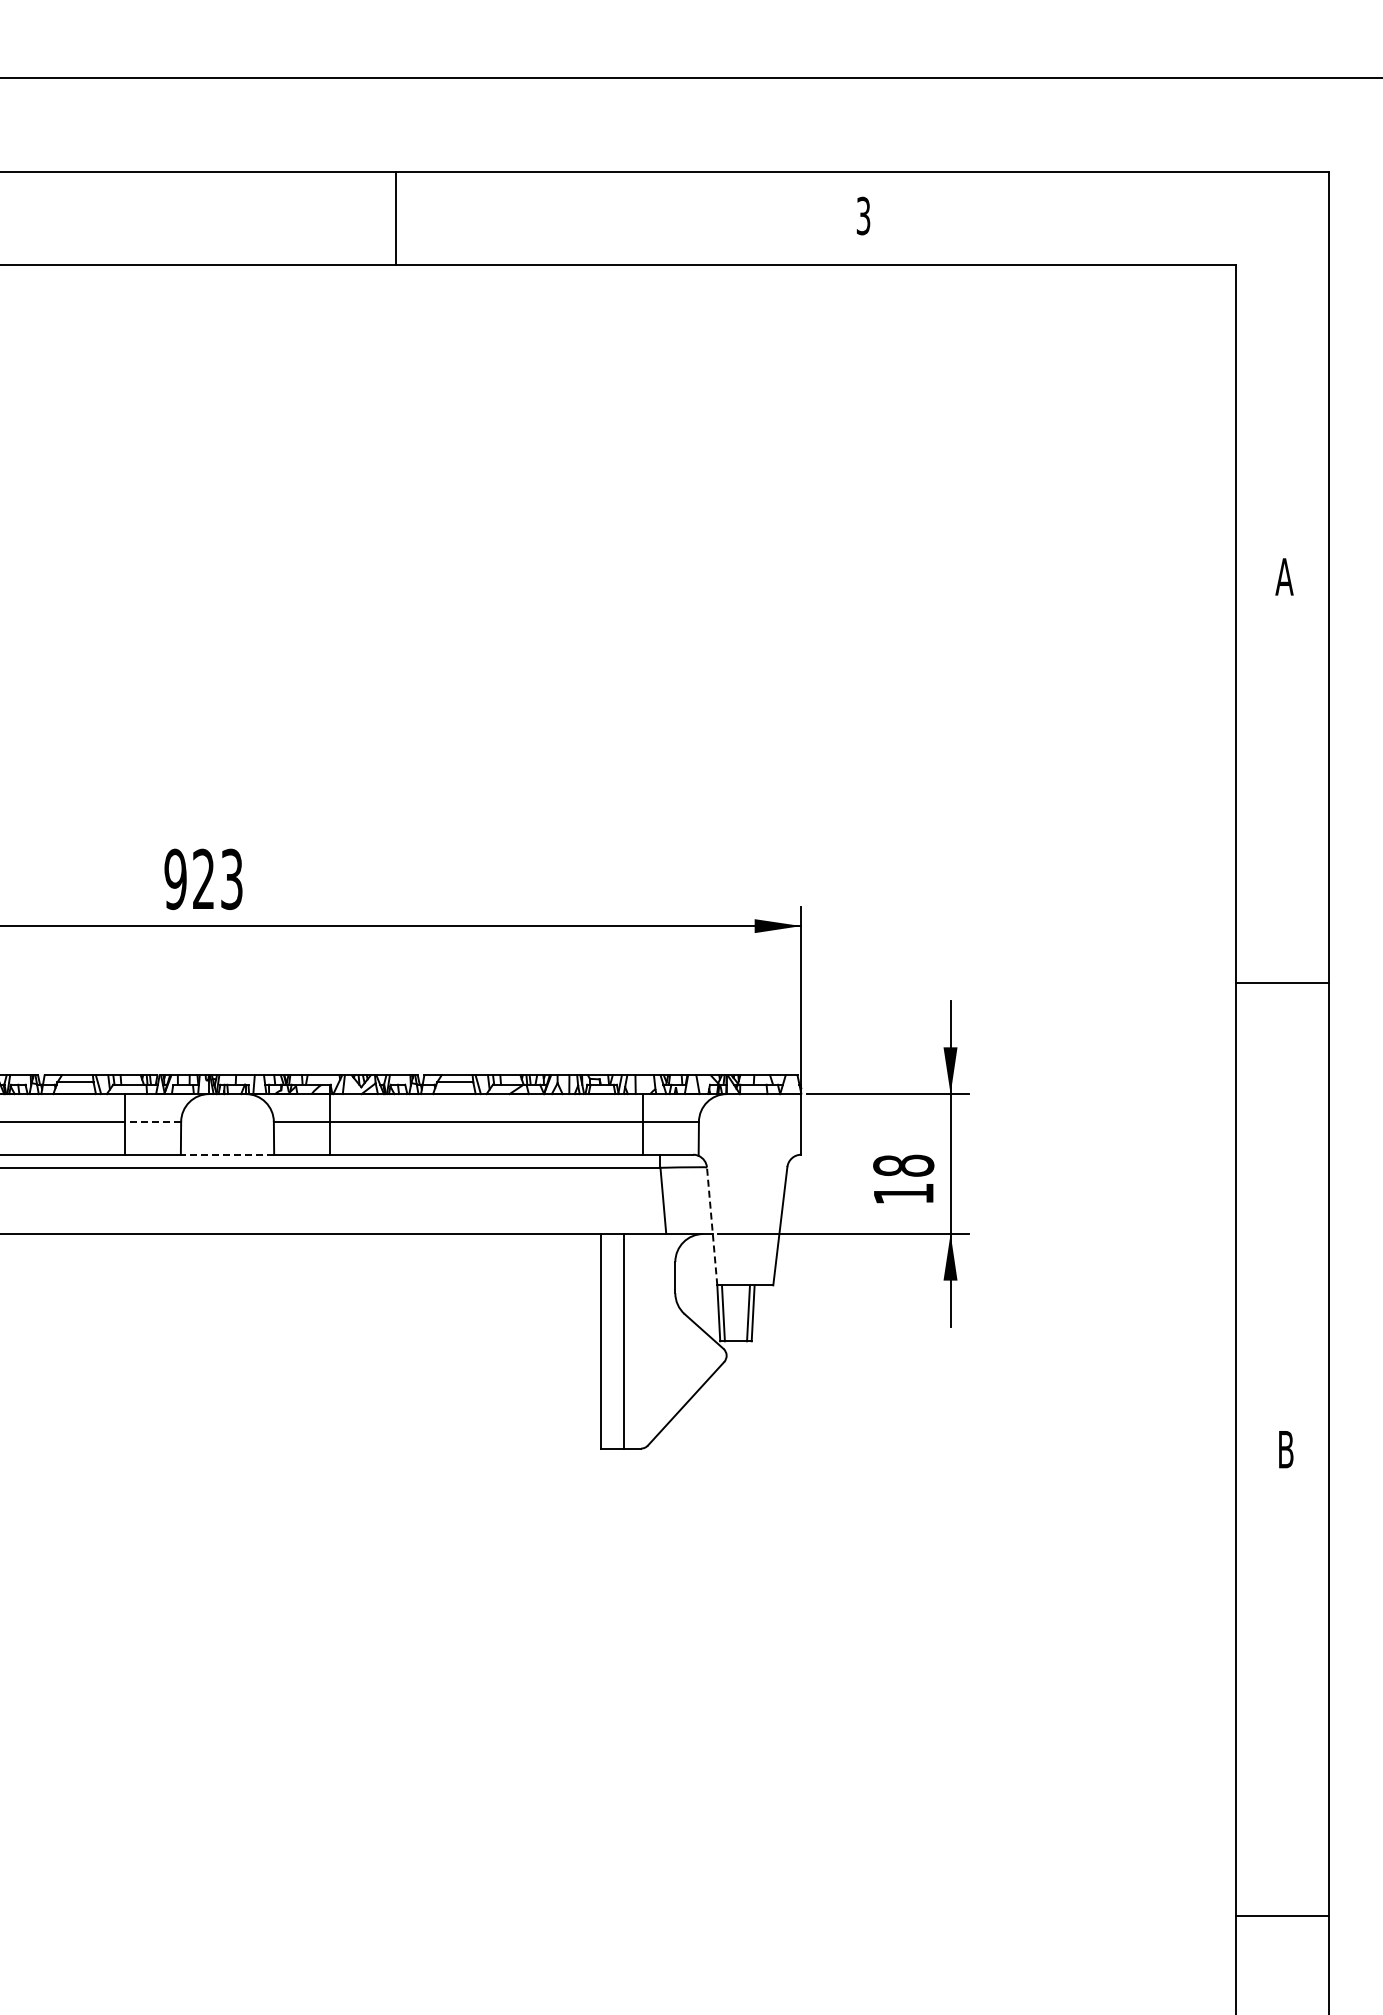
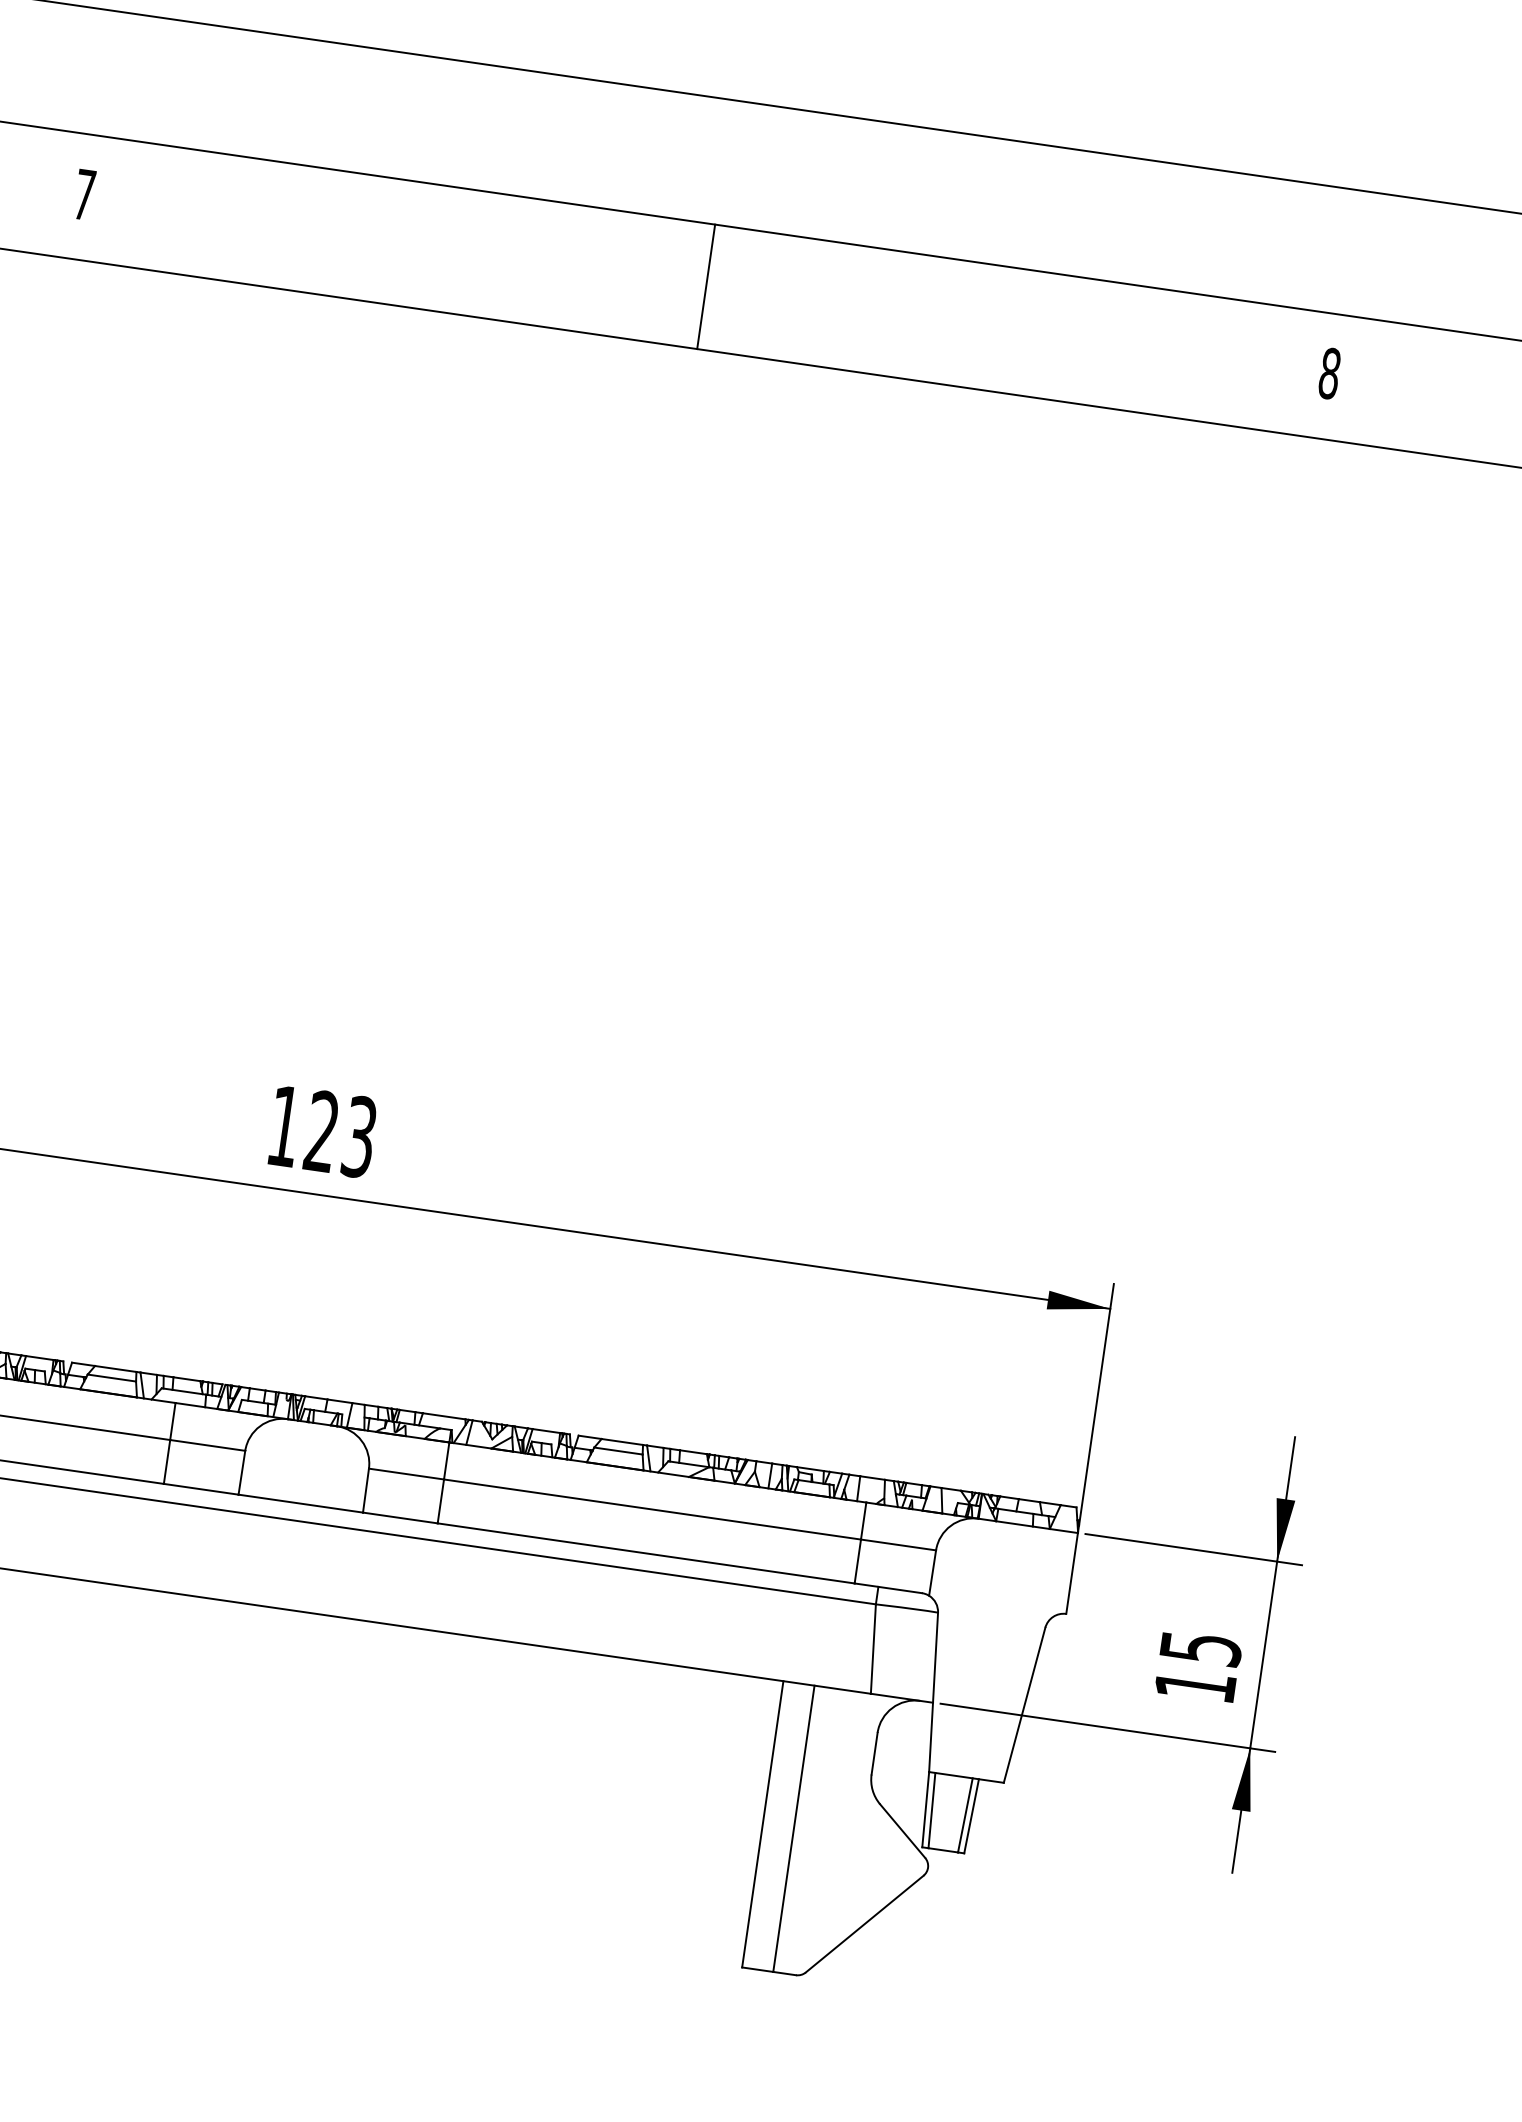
text: (863, 215) -> (1329, 372), 3 -> 8
text: (175, 879) -> (284, 1126), 923 -> 123
line: (152, 1121) -> (207, 1444), dashed -> solid
line: (227, 1154) -> (300, 1503), dashed -> solid
text: (903, 1165) -> (1200, 1647), 18 -> 15
line: (712, 1225) -> (934, 1691), dashed -> solid

